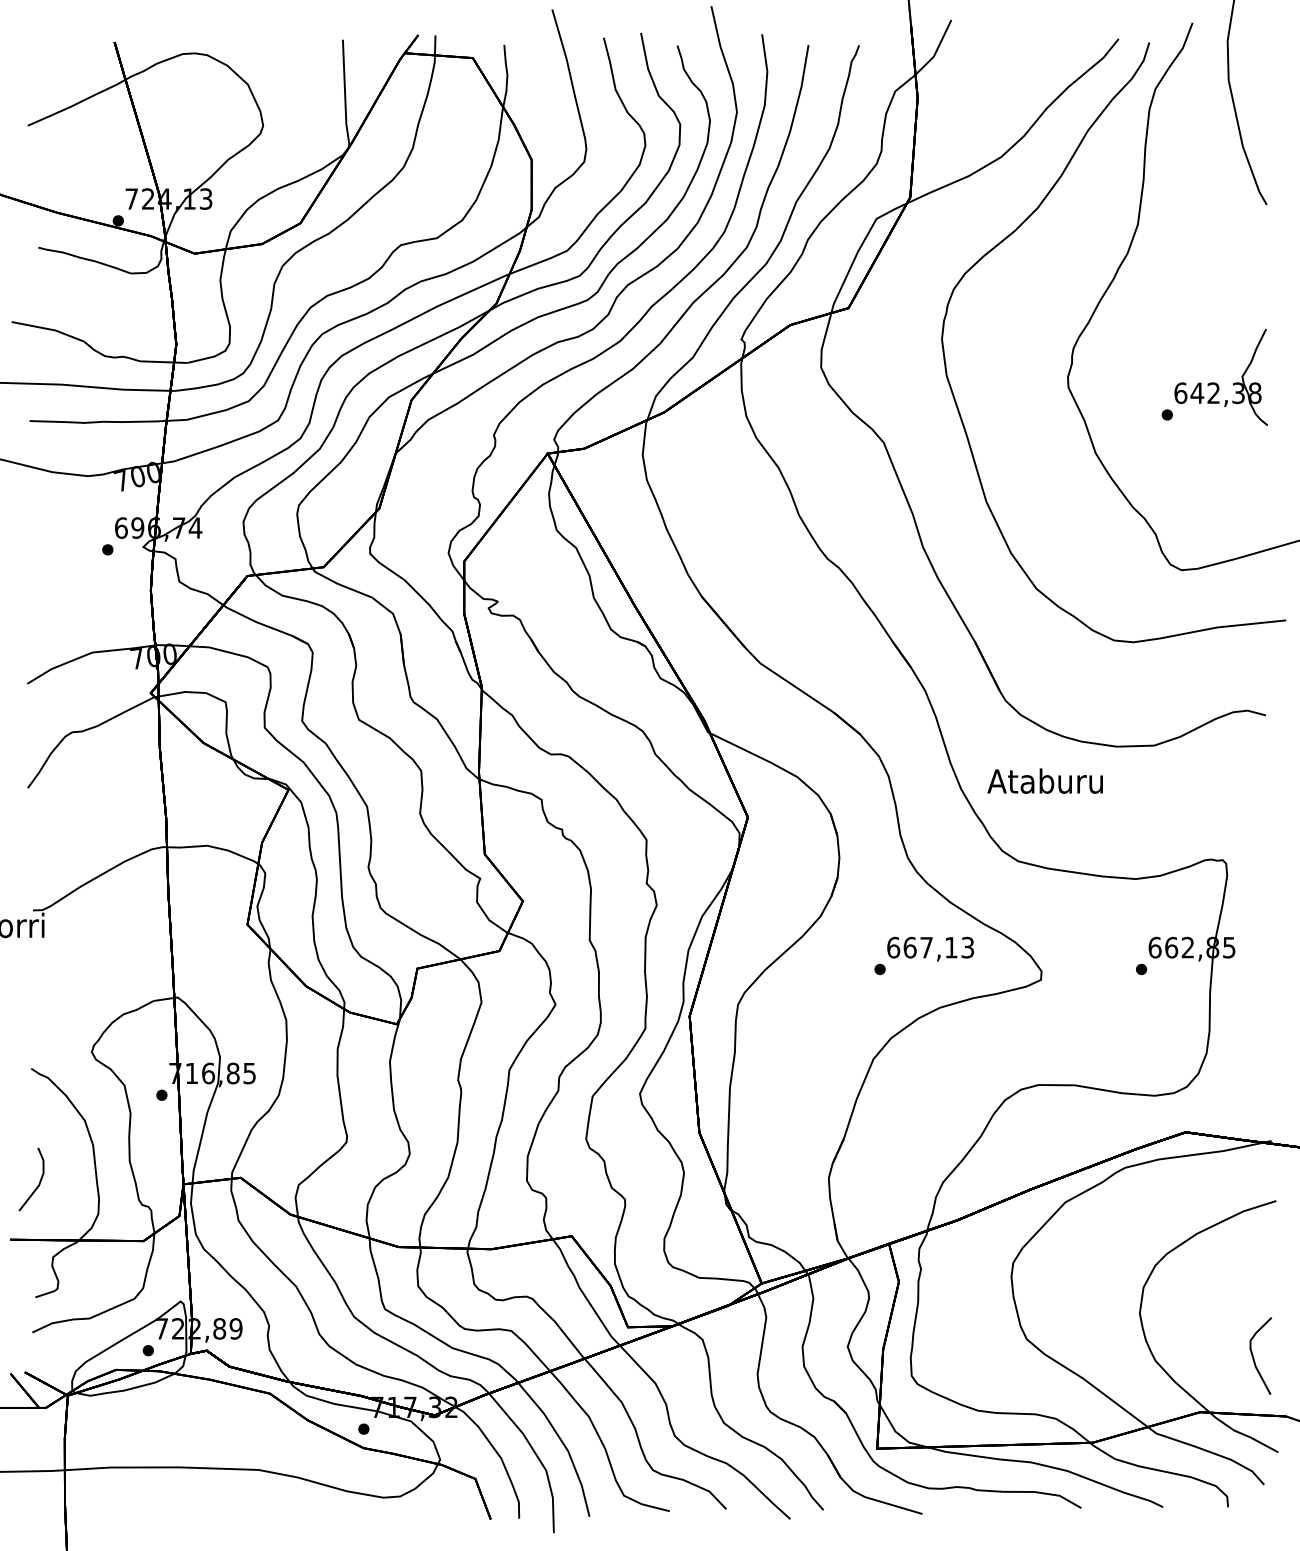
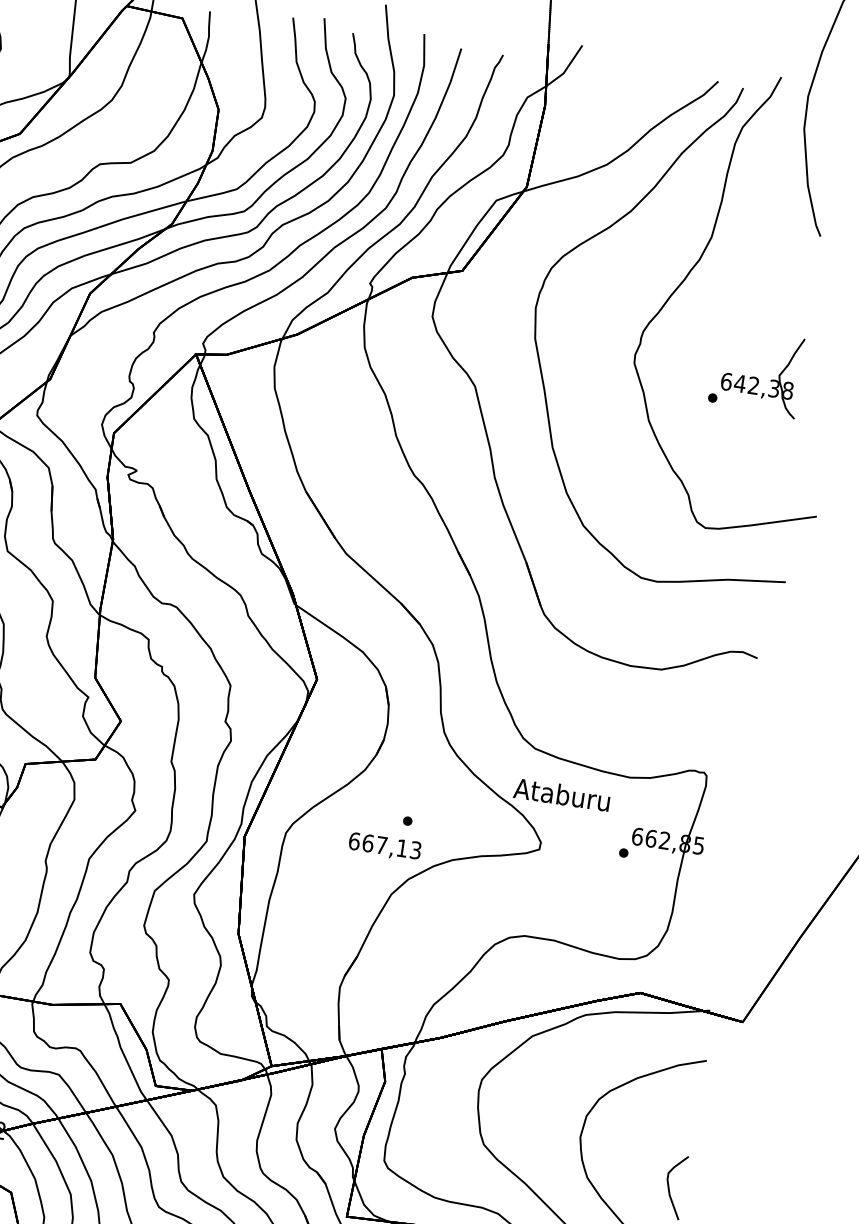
text: (1044, 780) -> (561, 794), moved
text: (930, 948) -> (384, 846), moved

